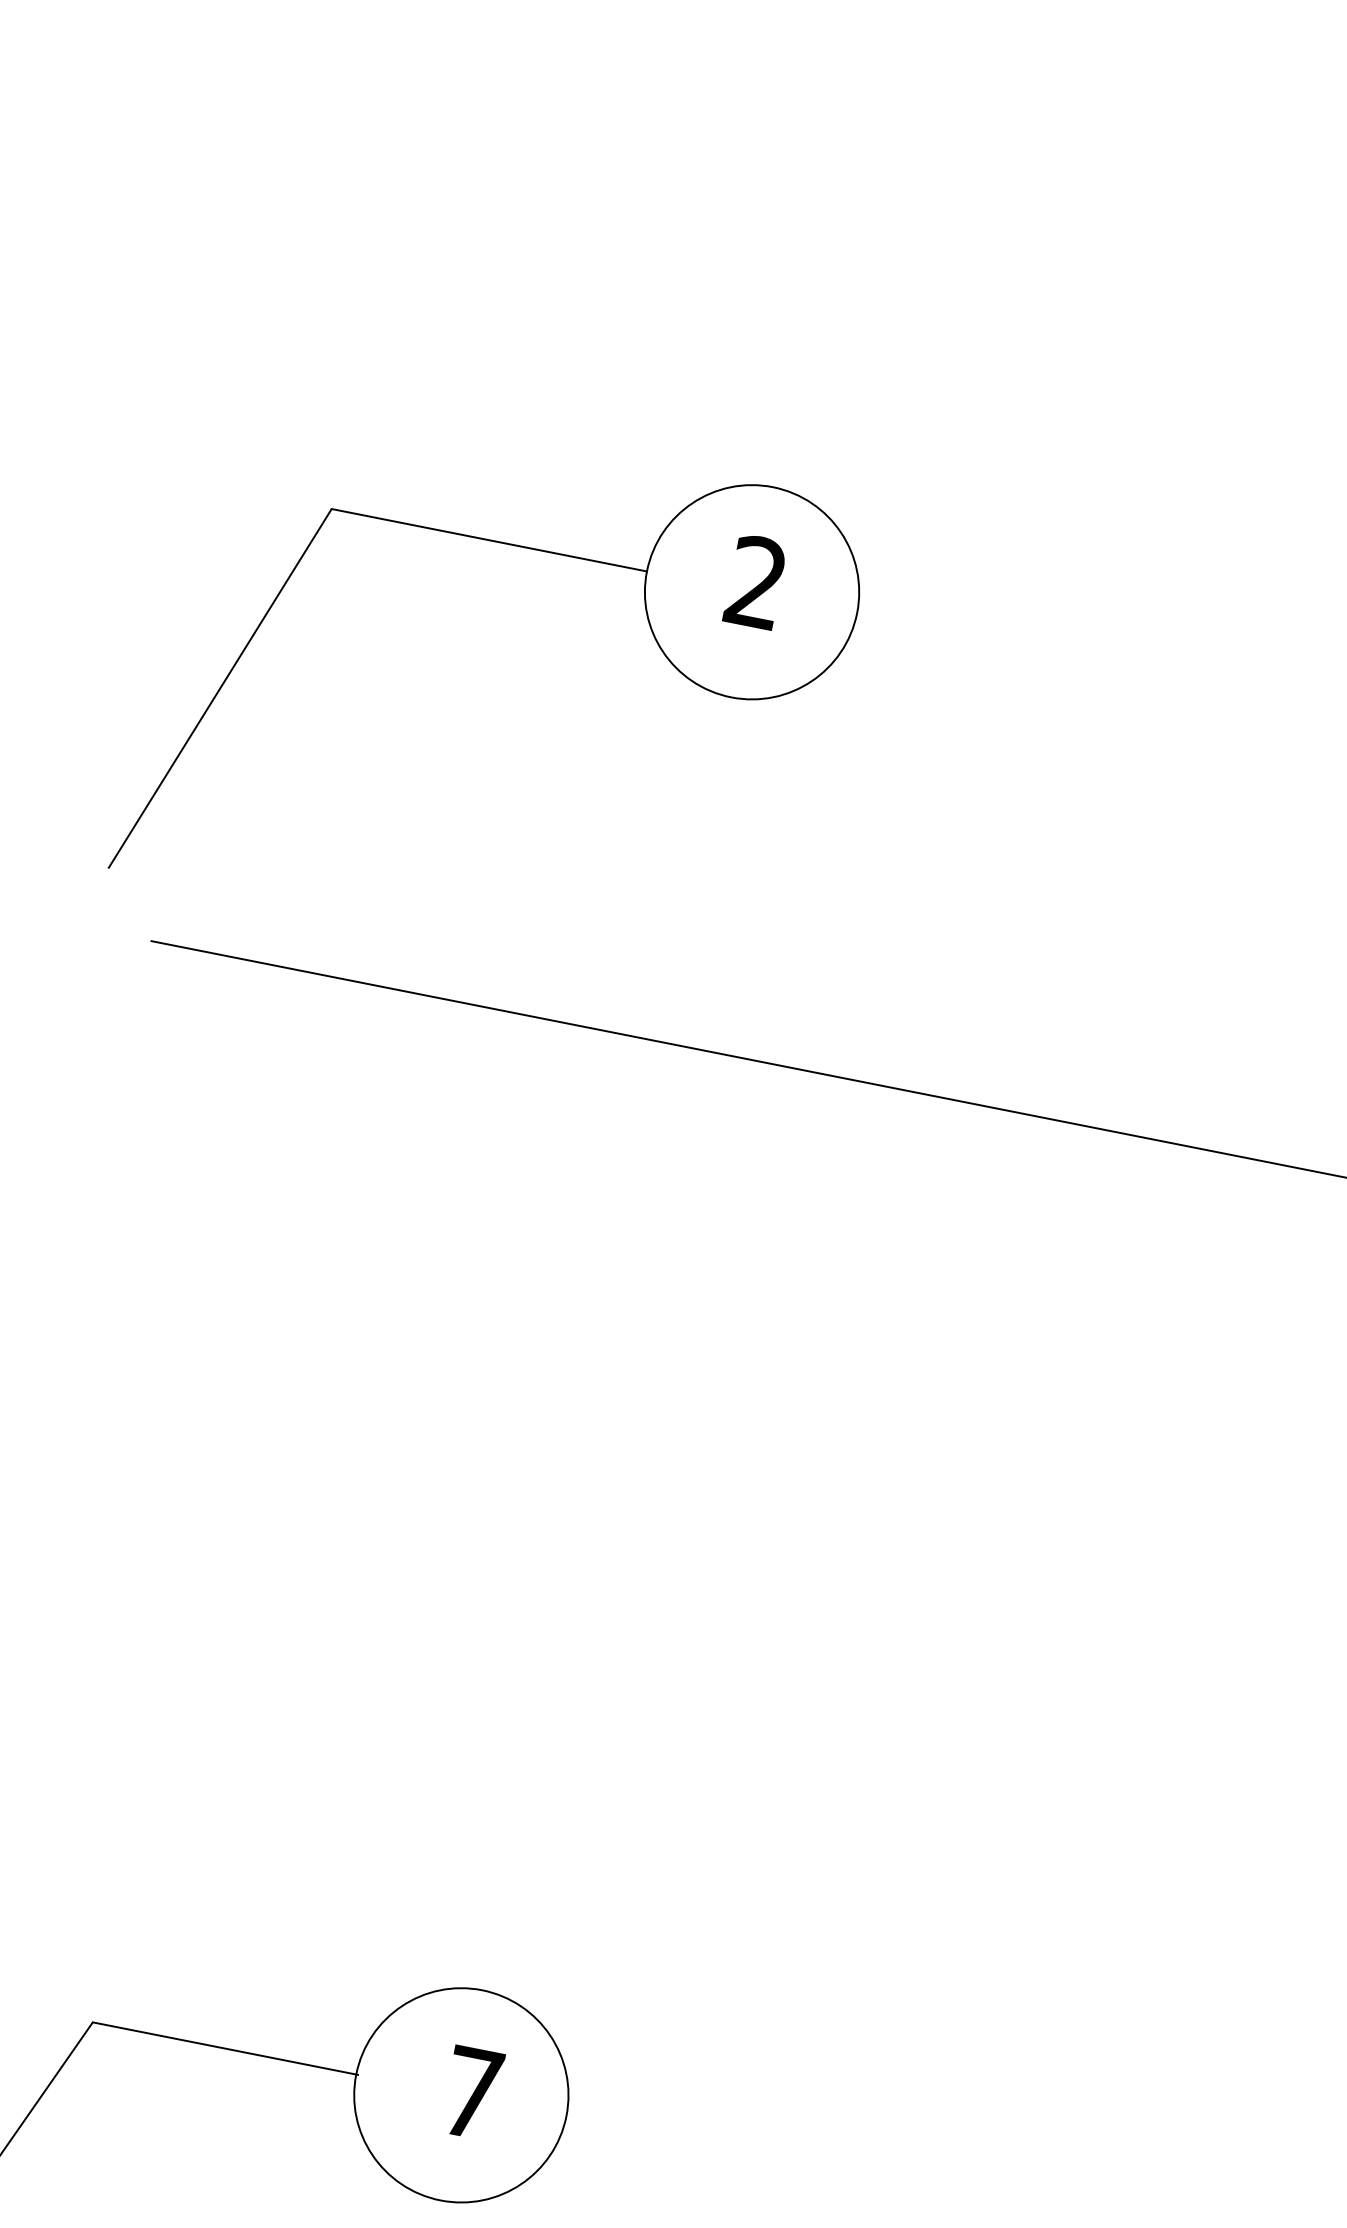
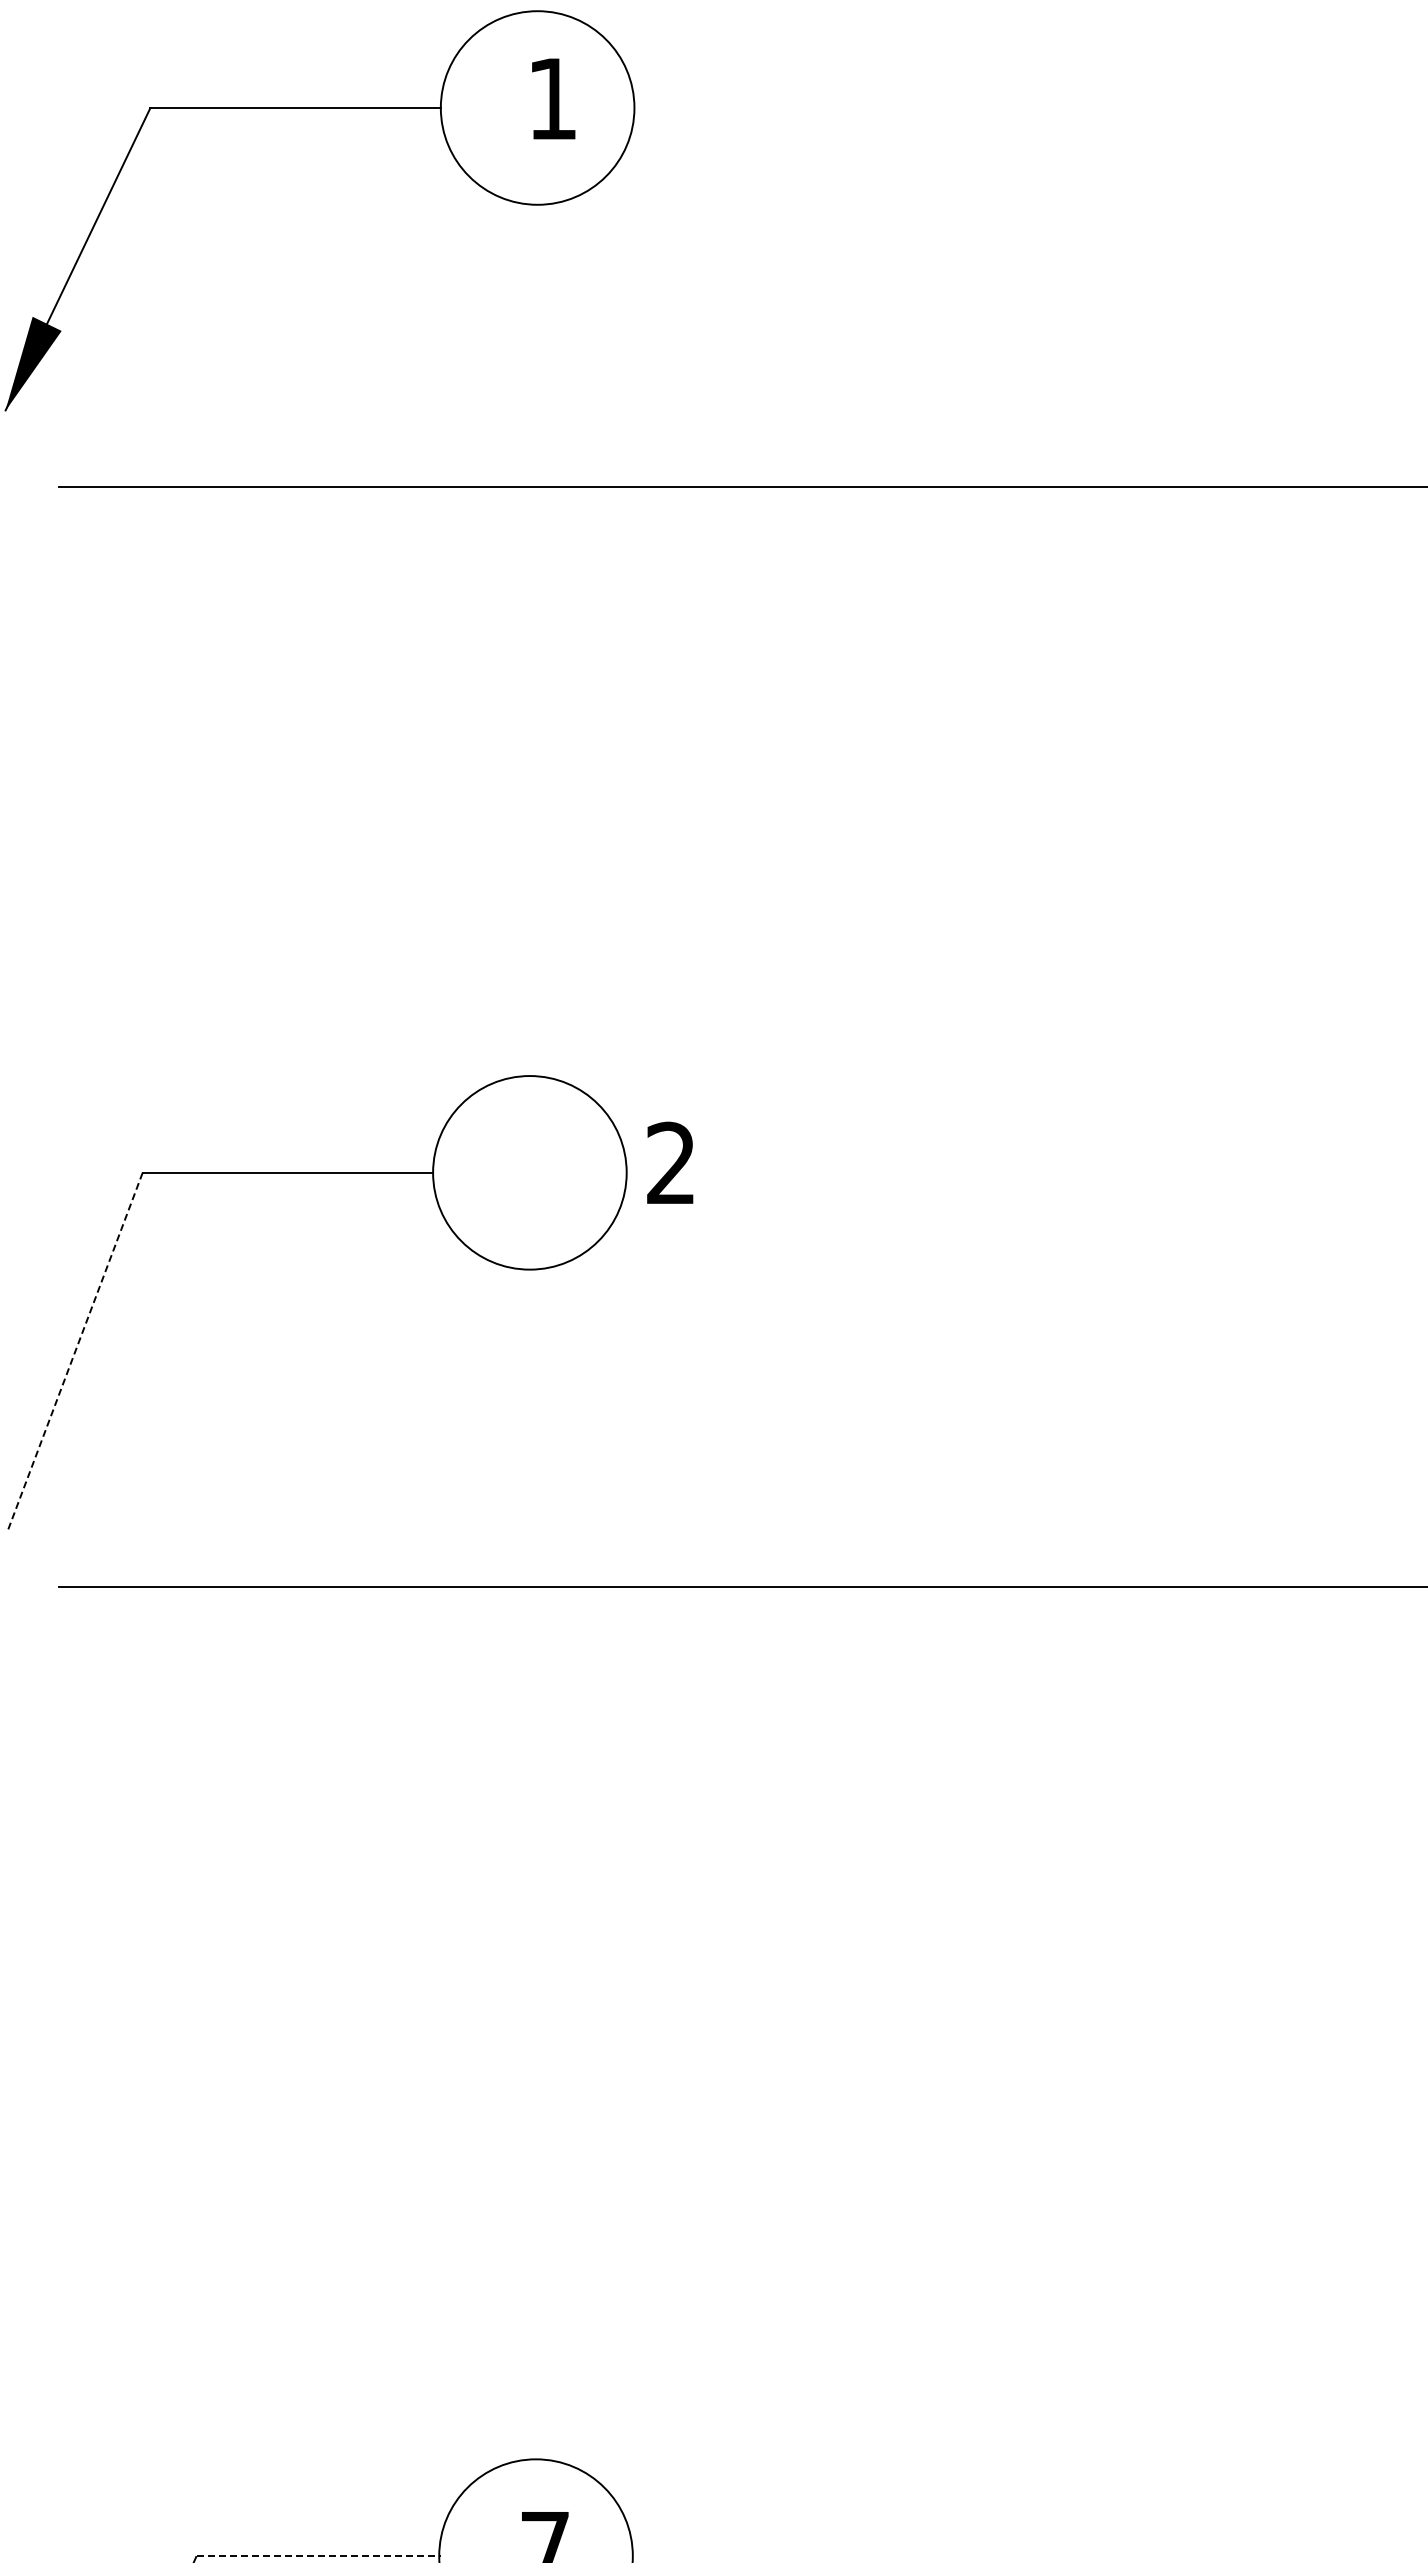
text: (756, 581) -> (670, 1162), moved
line: (220, 689) -> (75, 1352), solid -> dashed
line: (226, 2049) -> (319, 2556), solid -> dashed

